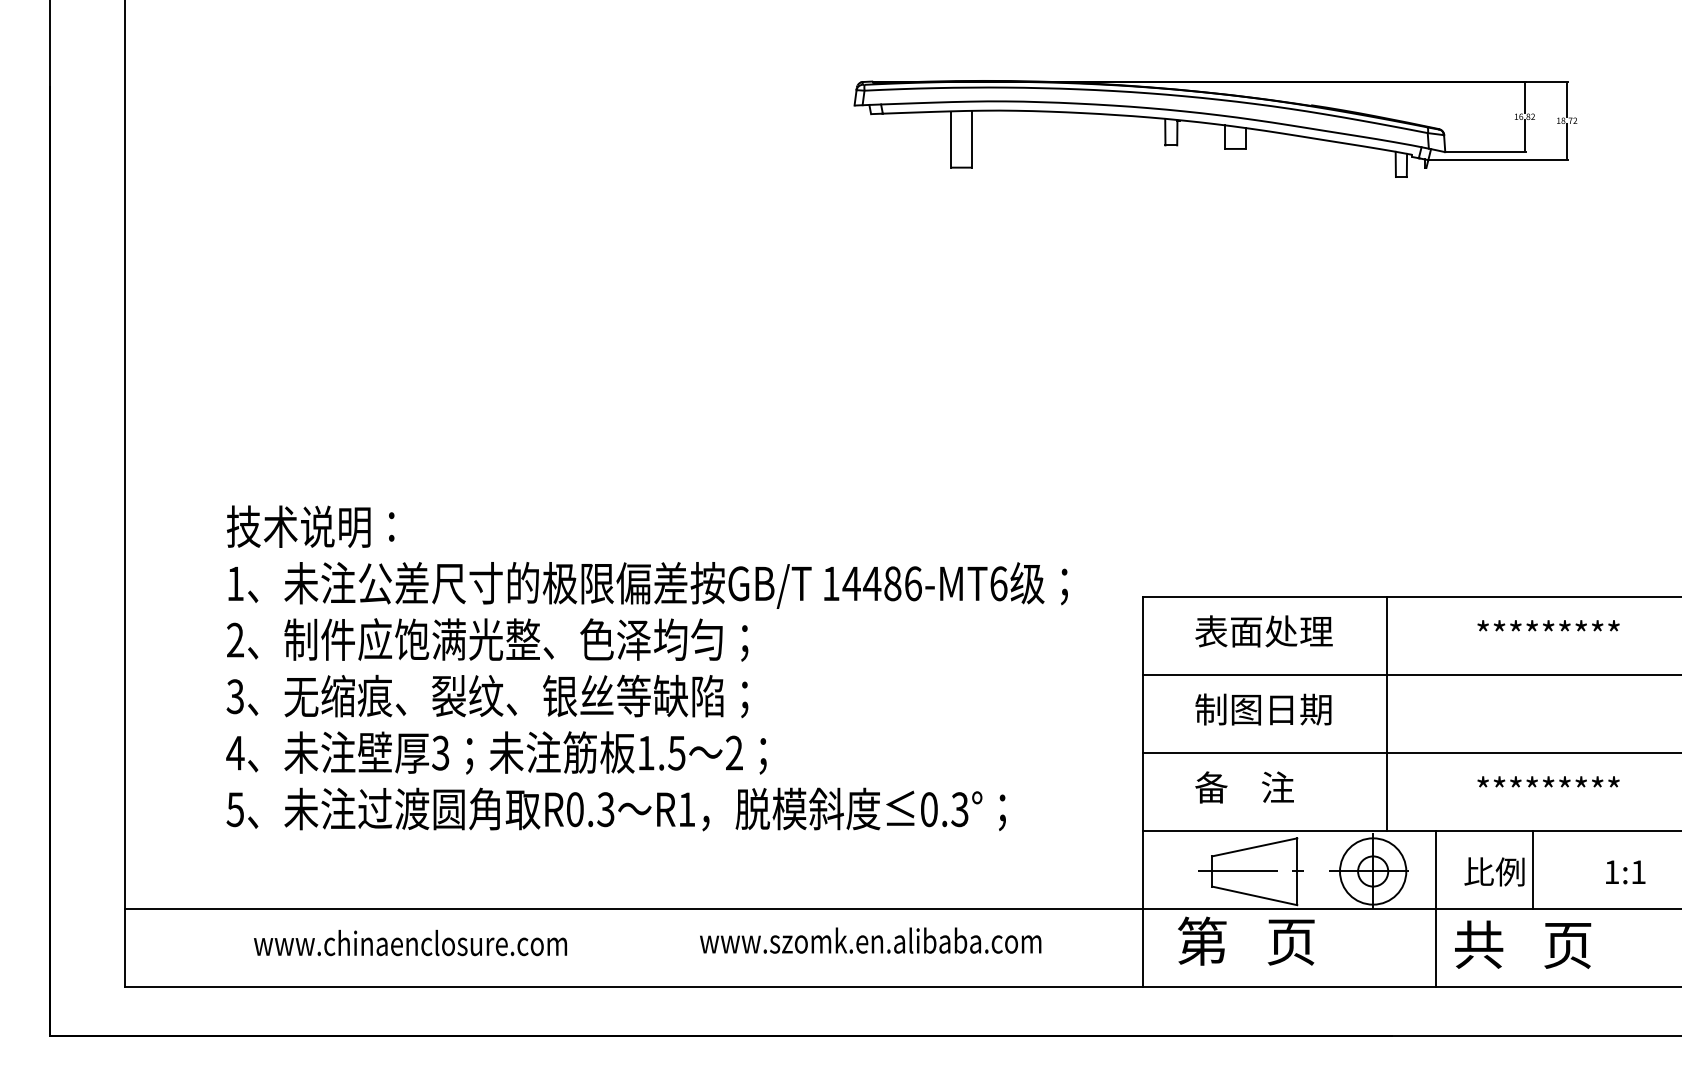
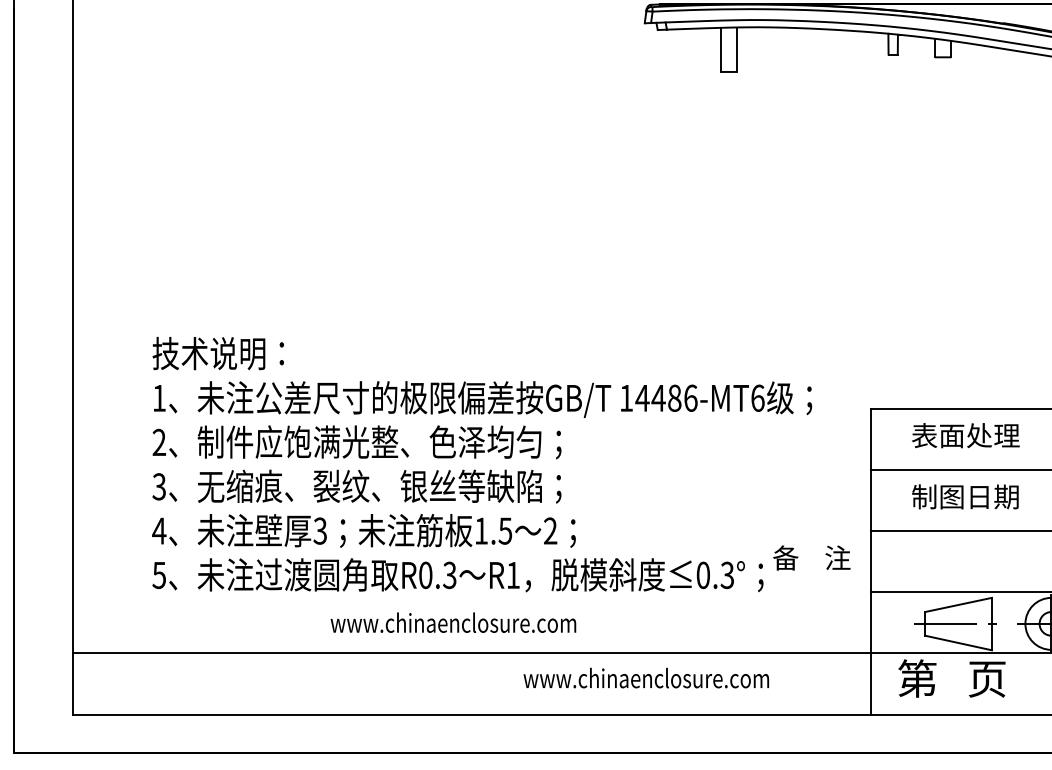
text: (1244, 787) -> (811, 558), moved
text: (905, 940) -> (684, 677), www.szomk.en.alibaba.com -> www.chinaenclosure.com
text: (410, 942) -> (453, 622), moved

